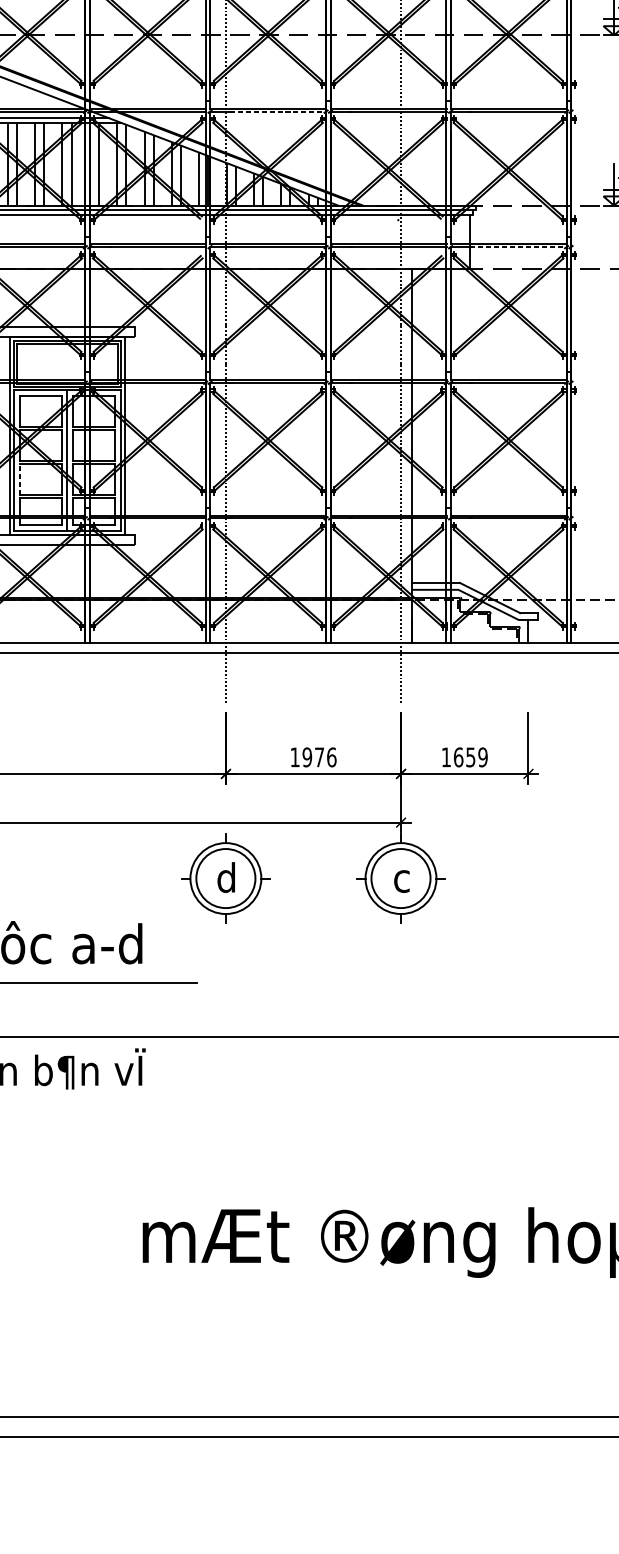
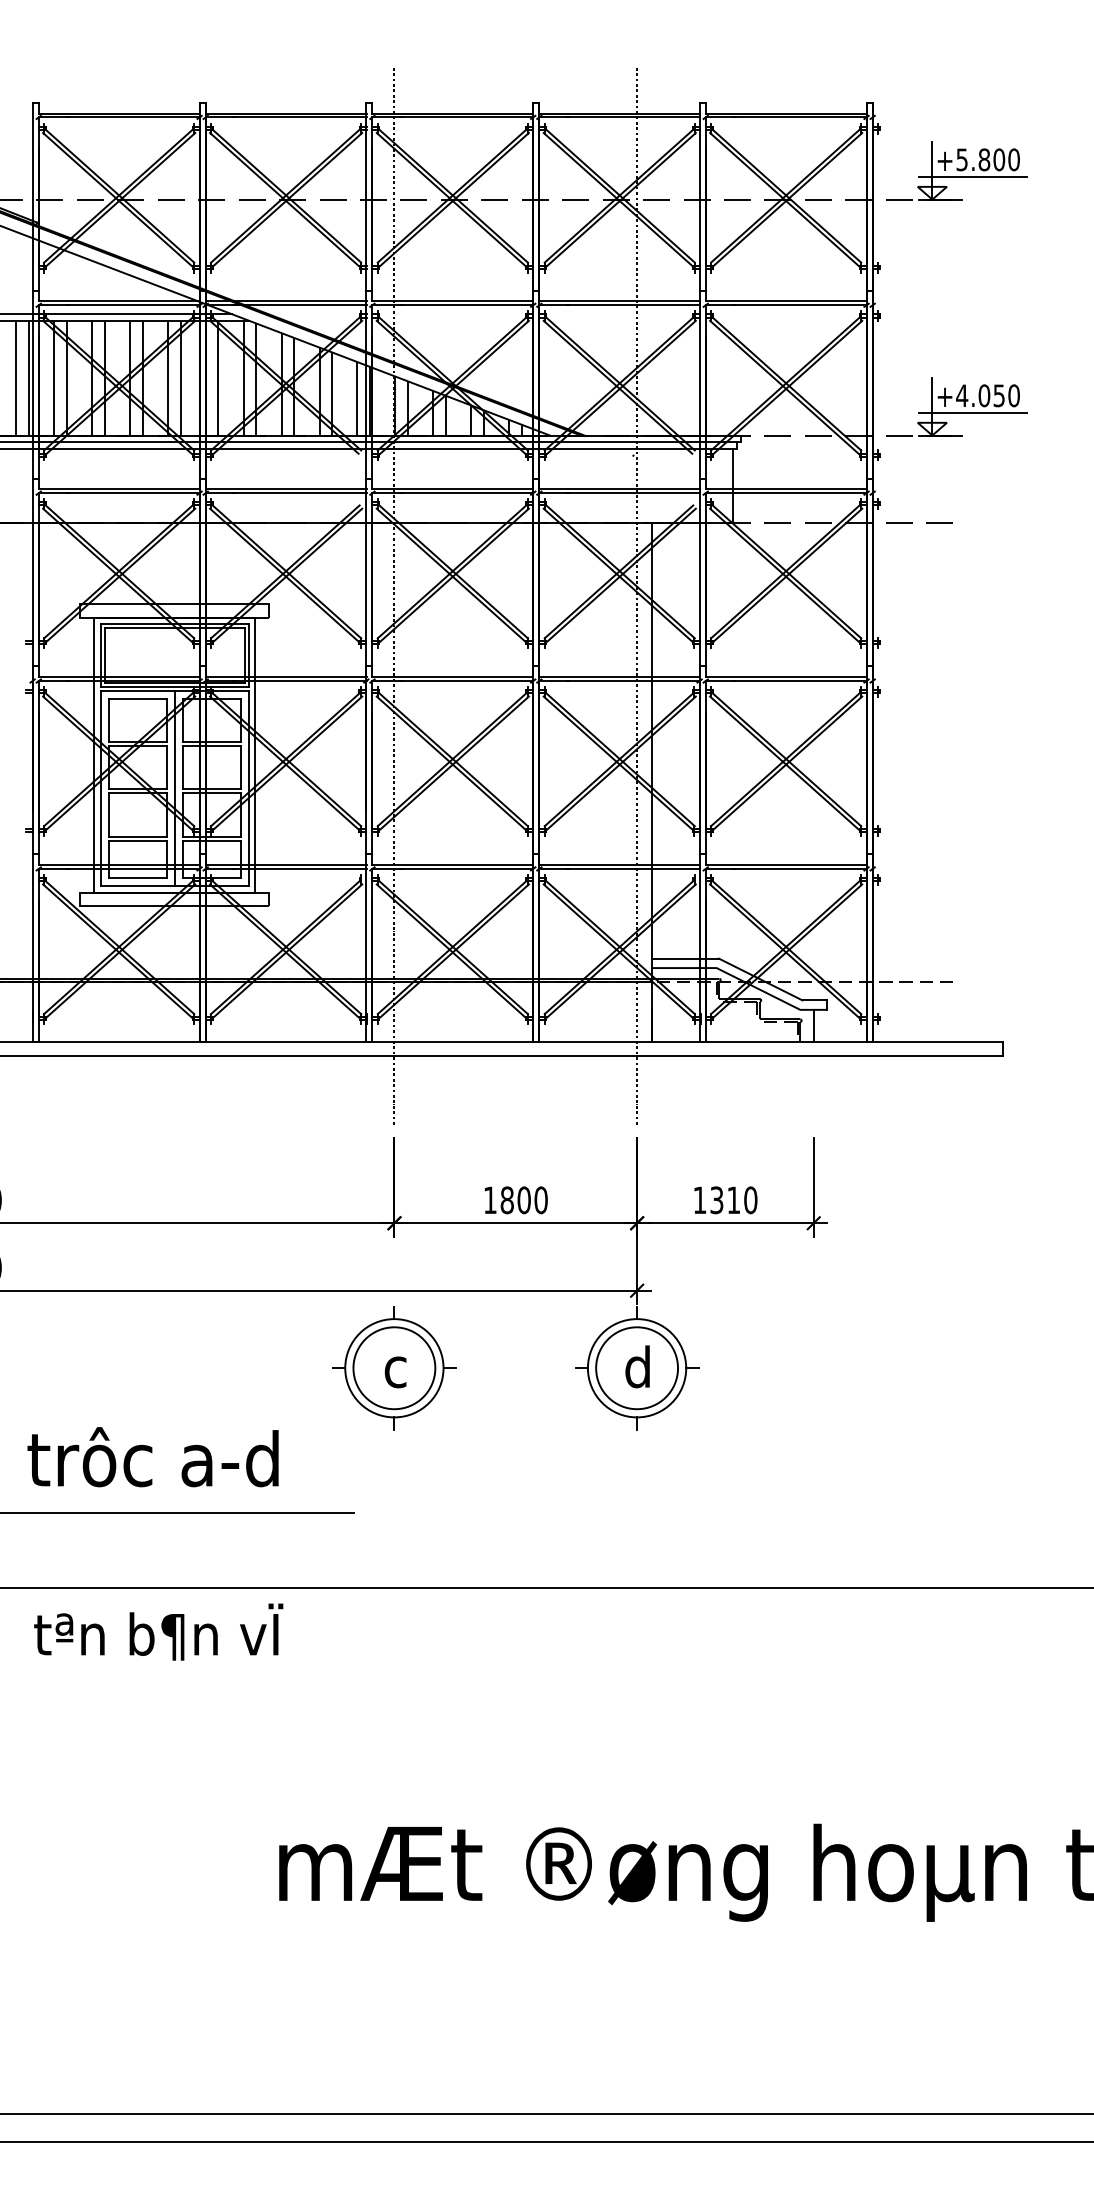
line: (277, 111) -> (466, 305), dashed -> solid
line: (518, 247) -> (799, 493), dashed -> solid
line: (19, 479) -> (108, 815), dashed -> solid
text: (319, 757) -> (523, 1200), 1976 -> 1800
text: (470, 757) -> (733, 1200), 1659 -> 1310
text: (225, 877) -> (394, 1366), d -> c
text: (401, 877) -> (637, 1366), c -> d

